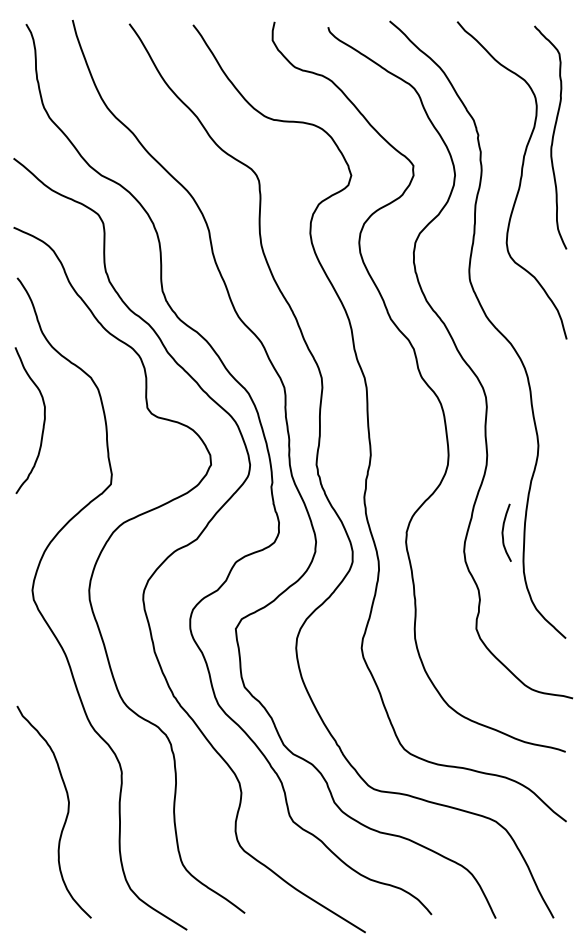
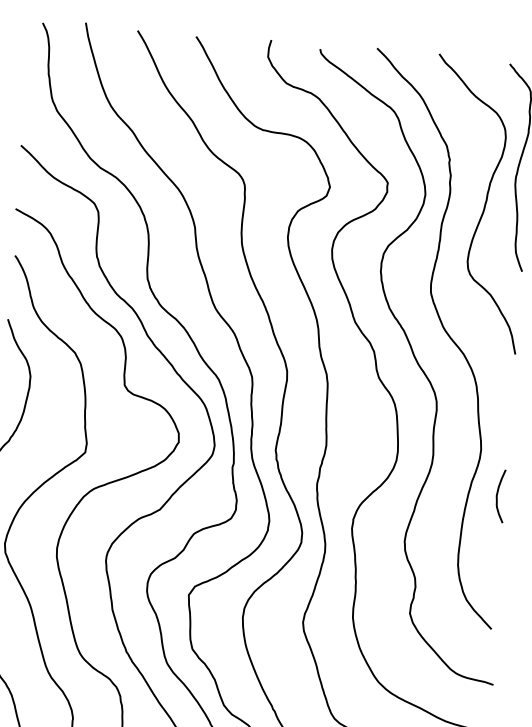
curve: (503, 532) -> (497, 495), moved

